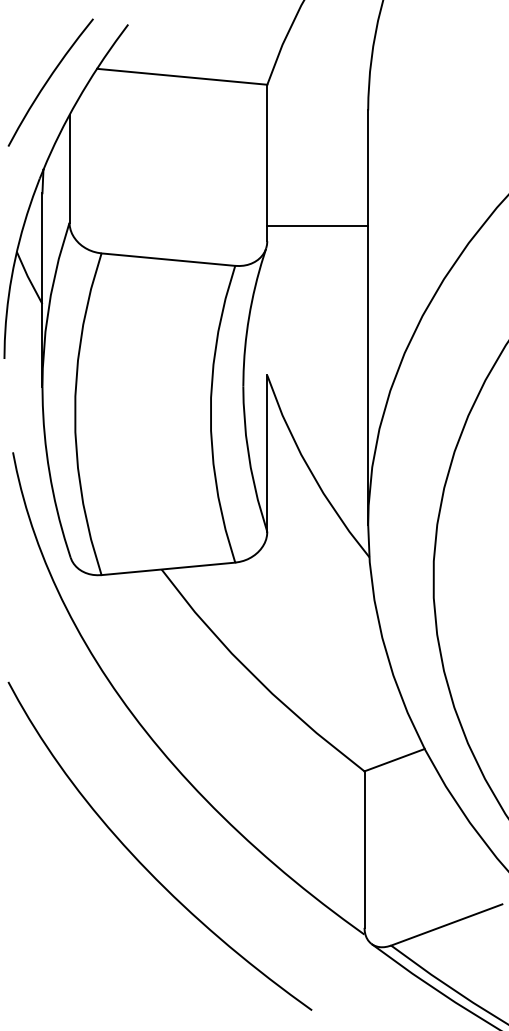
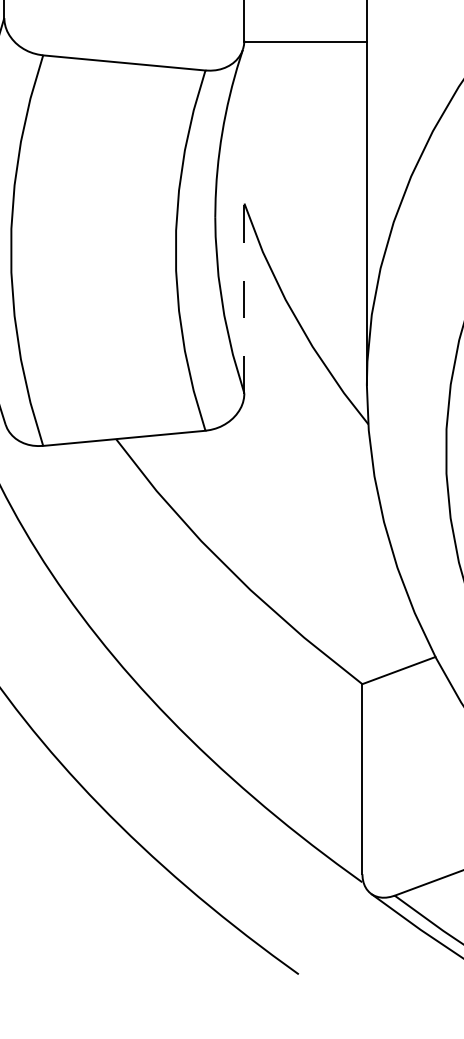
line: (317, 225) -> (305, 42), moved
line: (267, 453) -> (244, 298), solid -> dashed

